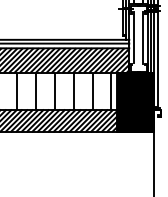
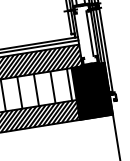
line: (133, 37) -> (81, 34), removed

